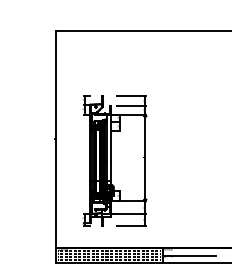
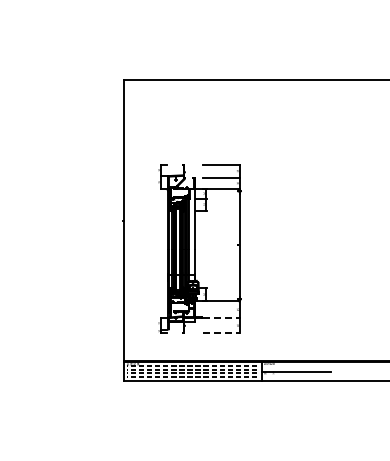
line: (132, 214) -> (222, 318), solid -> dashed
line: (132, 226) -> (222, 333), solid -> dashed

